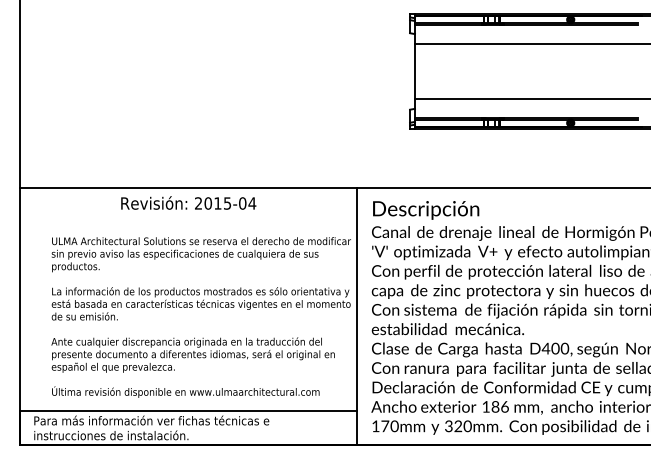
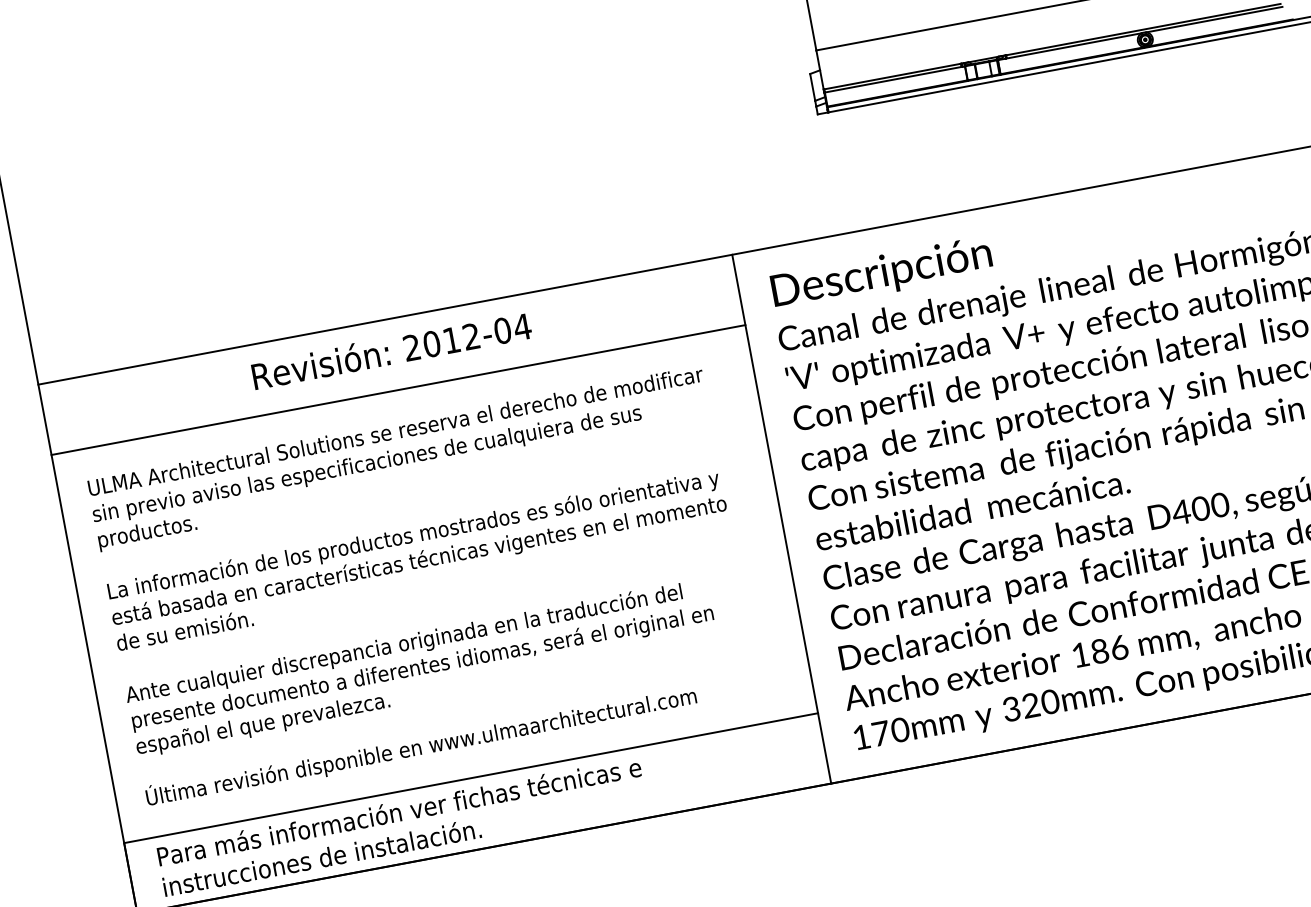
text: (227, 203) -> (471, 336), 2015-04 -> 2012-04
line: (188, 222) -> (398, 390), added
text: (200, 317) -> (422, 588), moved

